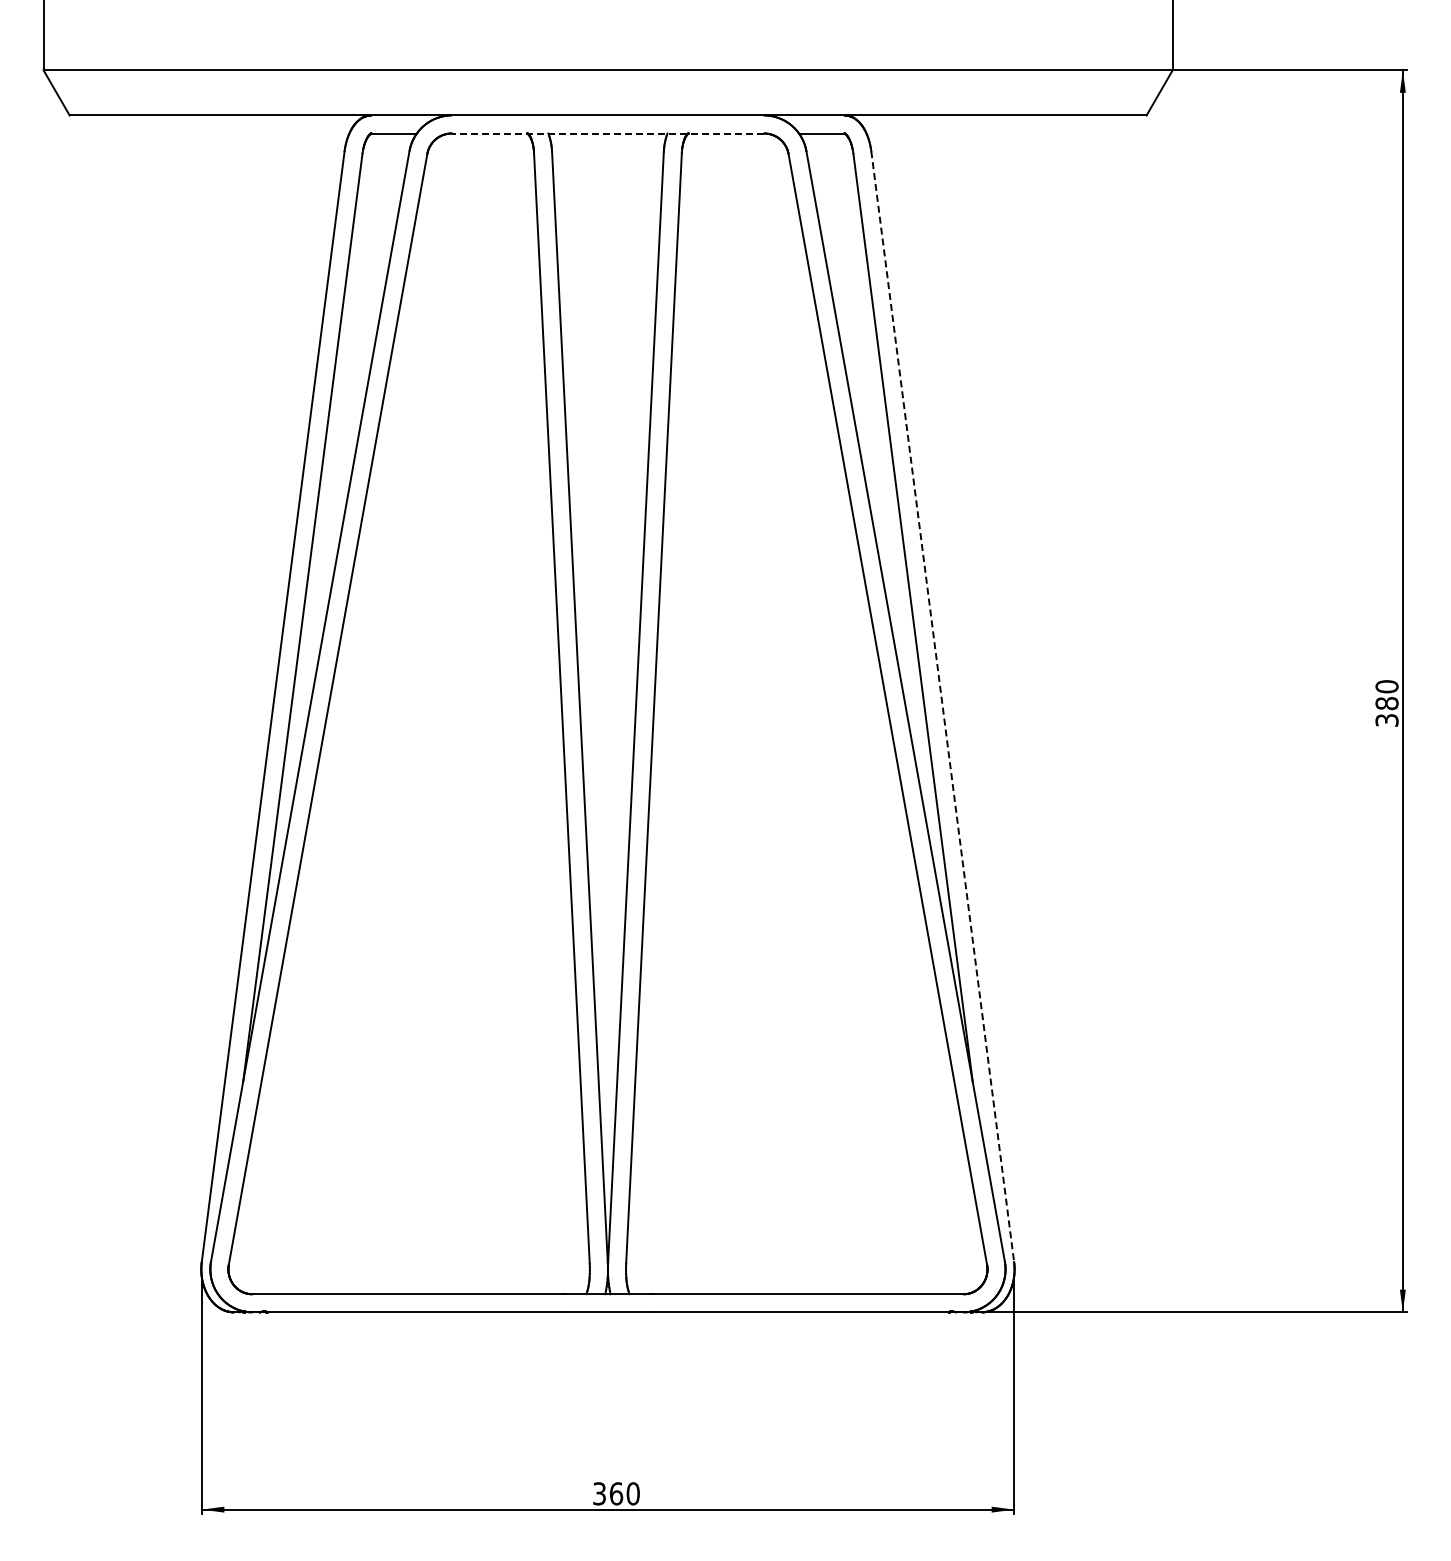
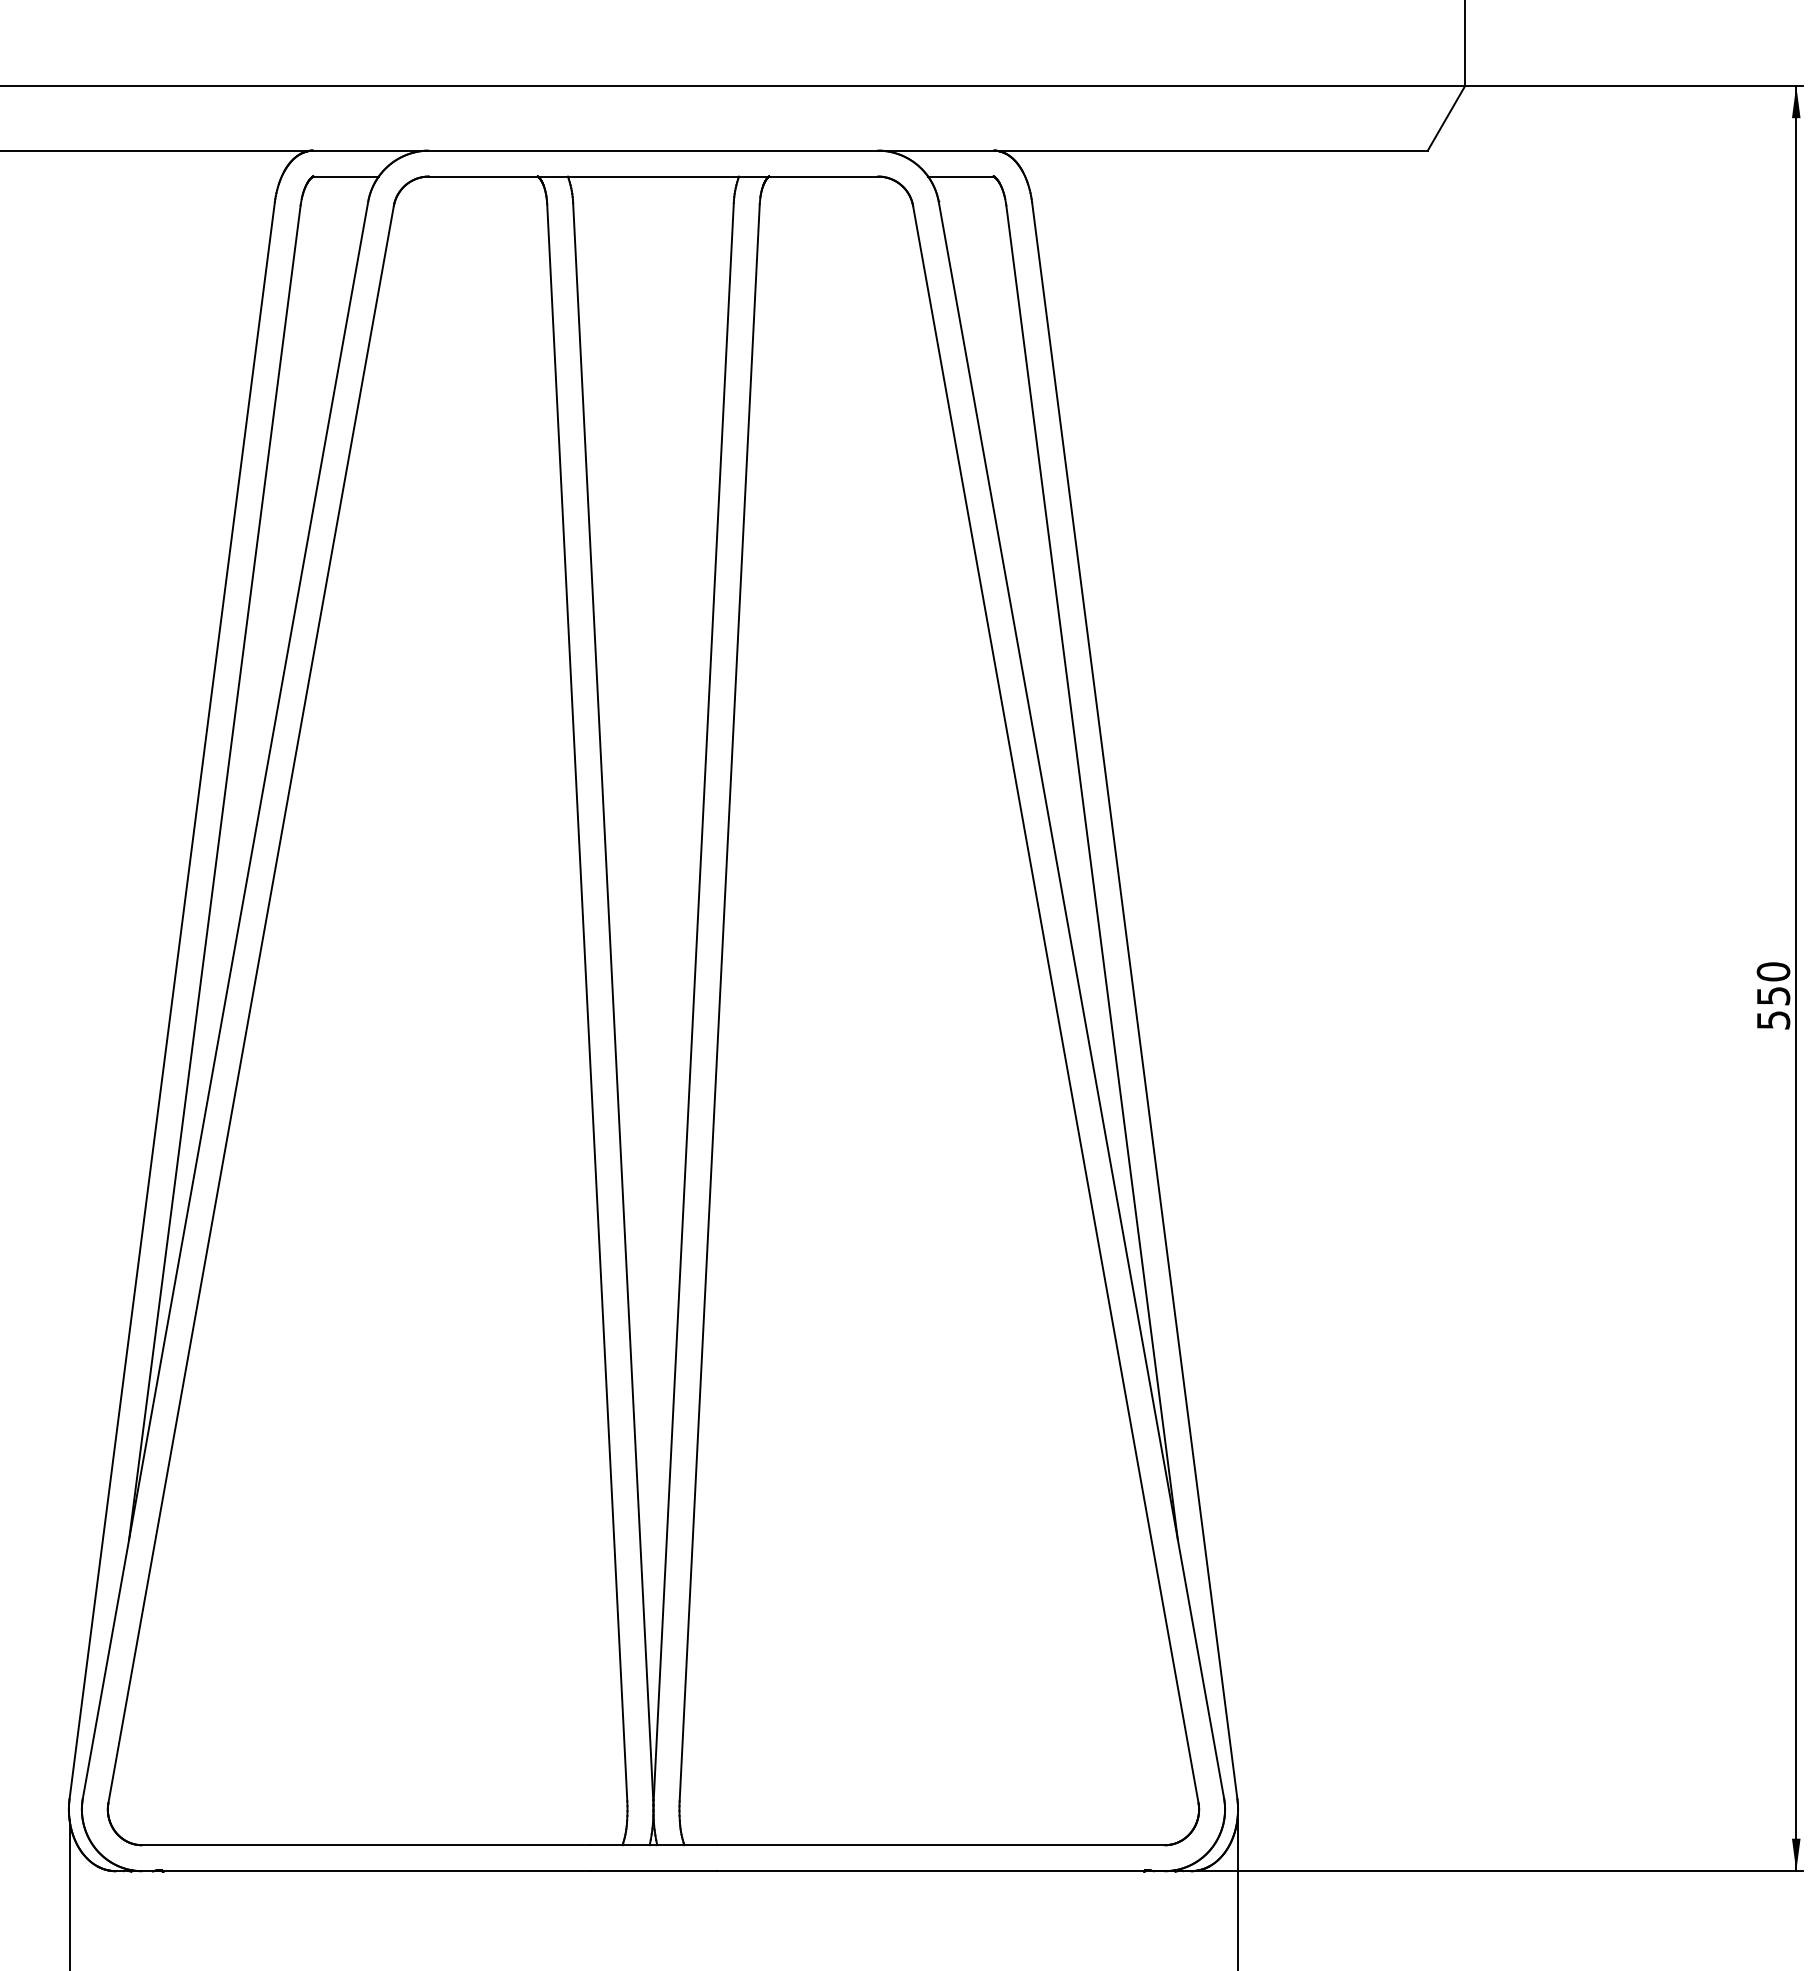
line: (607, 133) -> (652, 176), dashed -> solid
line: (942, 706) -> (1134, 1000), dashed -> solid
text: (1386, 711) -> (1772, 1007), 380 -> 550

